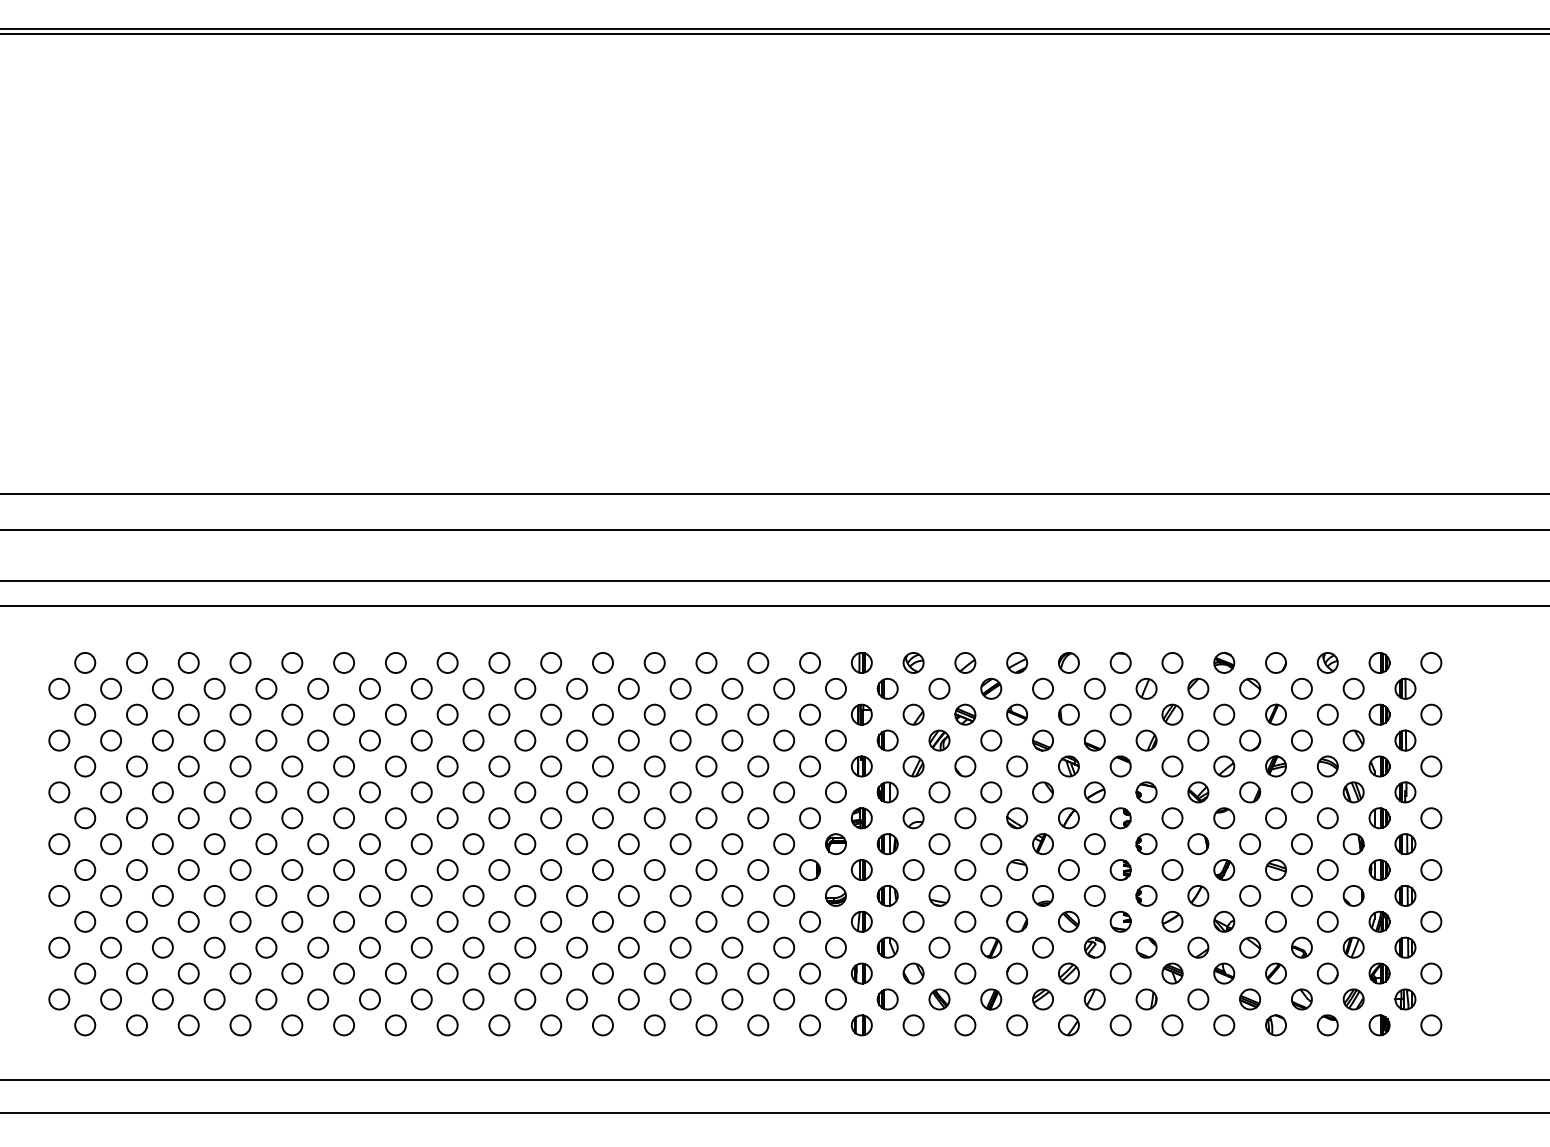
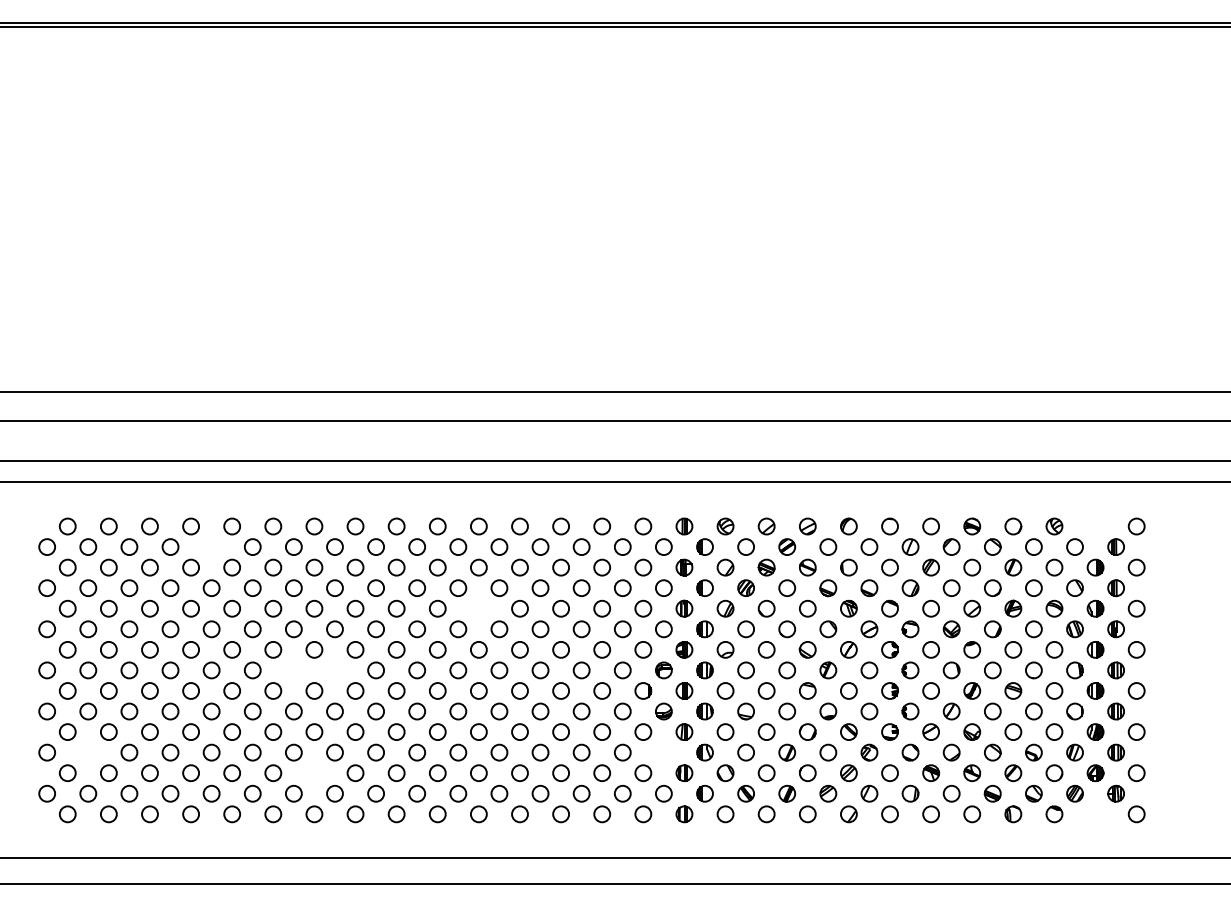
part: (1379, 662) -> (1095, 526), removed
circle: (266, 688) -> (211, 546), removed
circle: (602, 766) -> (478, 608), removed
circle: (369, 844) -> (293, 670), removed
circle: (421, 844) -> (334, 670), removed
circle: (111, 947) -> (88, 752), removed
circle: (835, 947) -> (663, 752), removed
circle: (395, 972) -> (314, 772), removed
part: (1379, 1025) -> (1095, 814), removed

